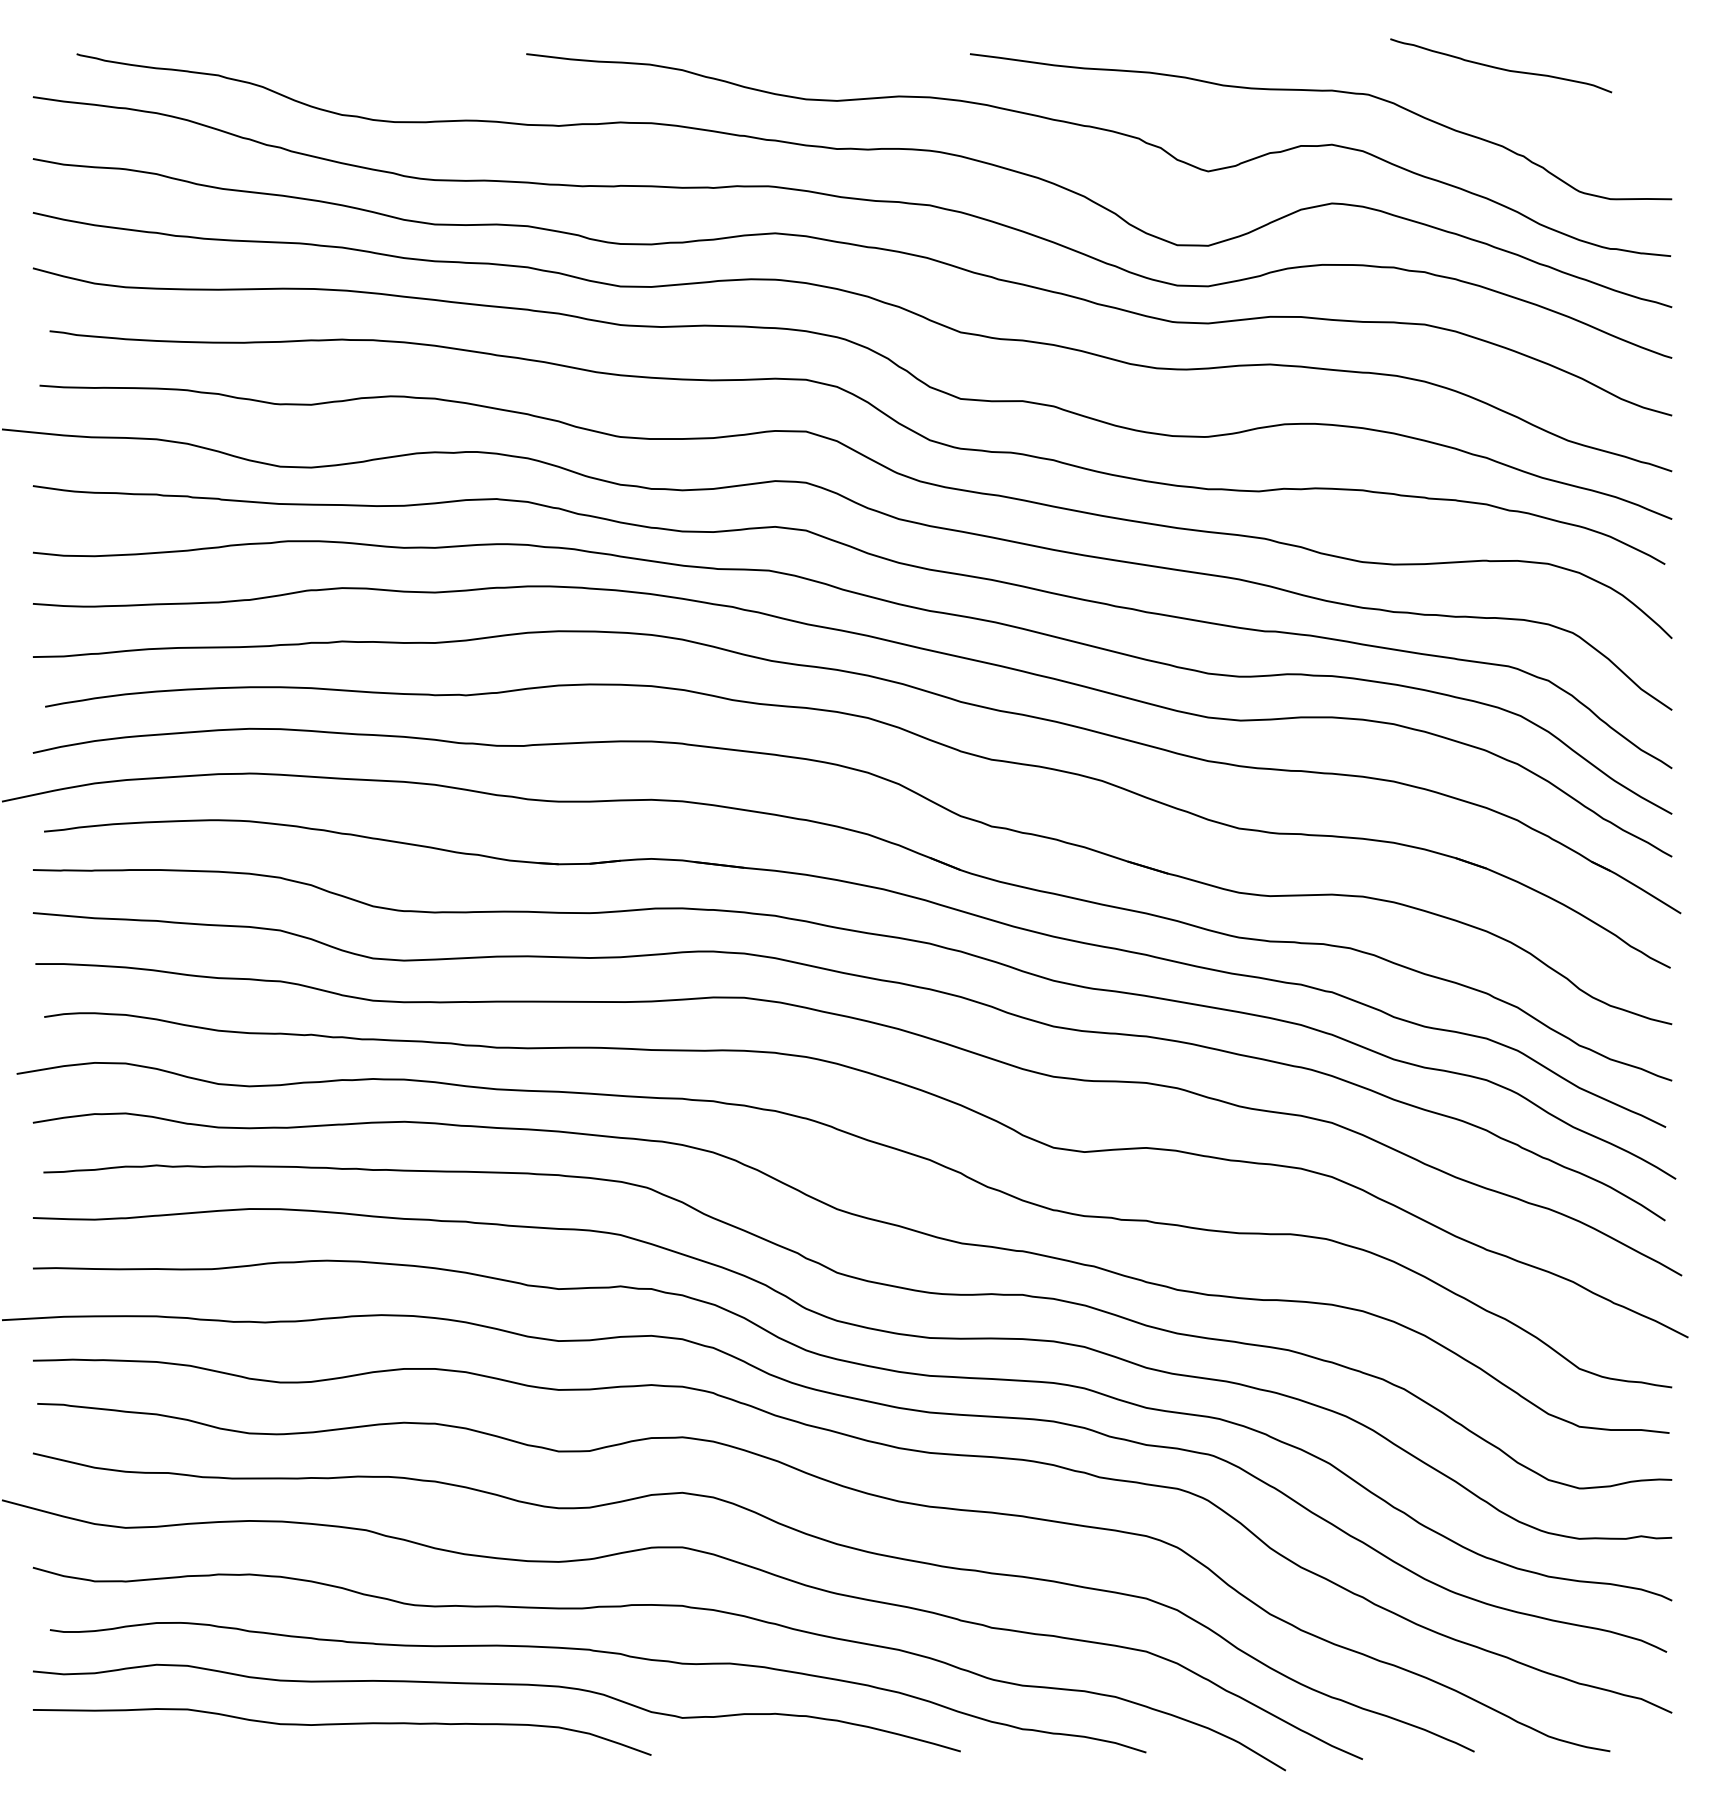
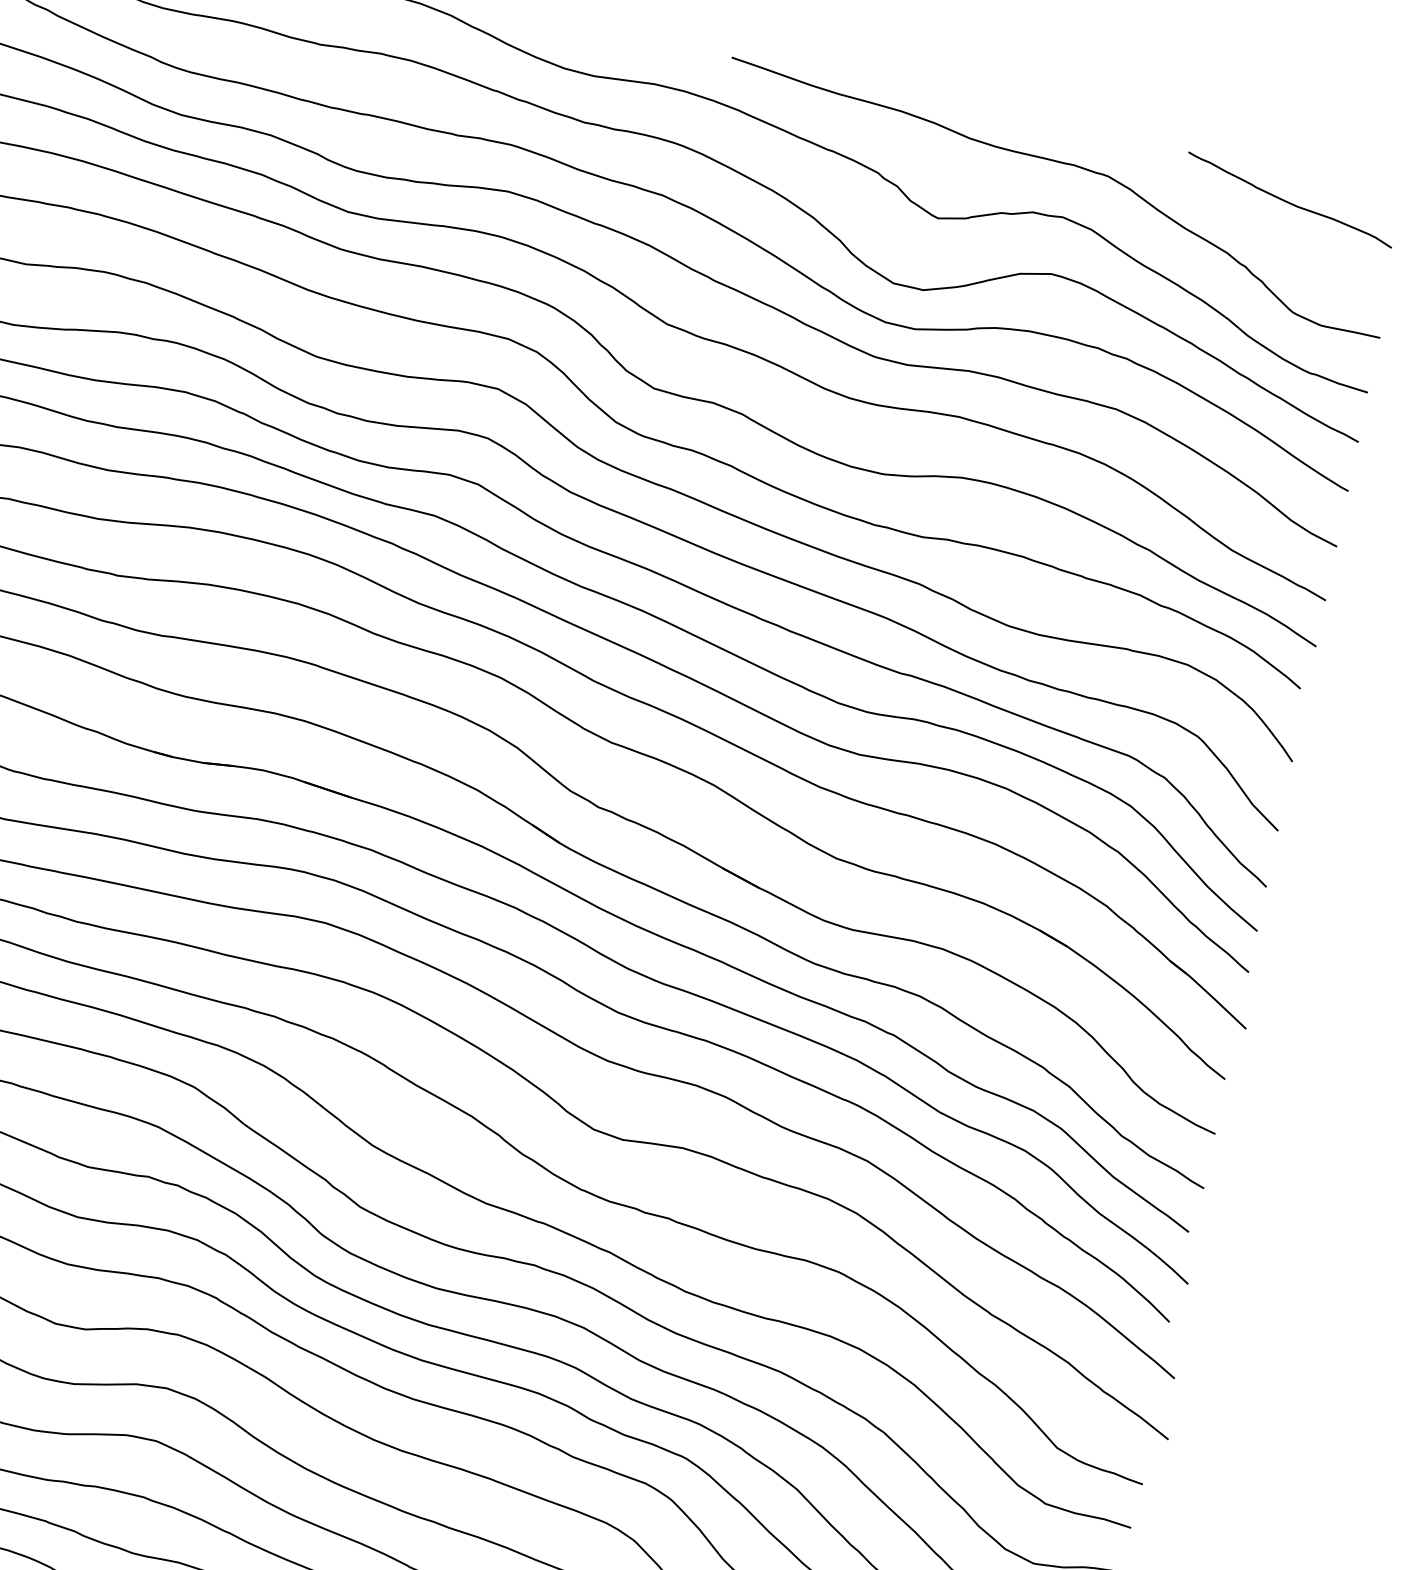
curve: (1500, 67) -> (1289, 201), moved

